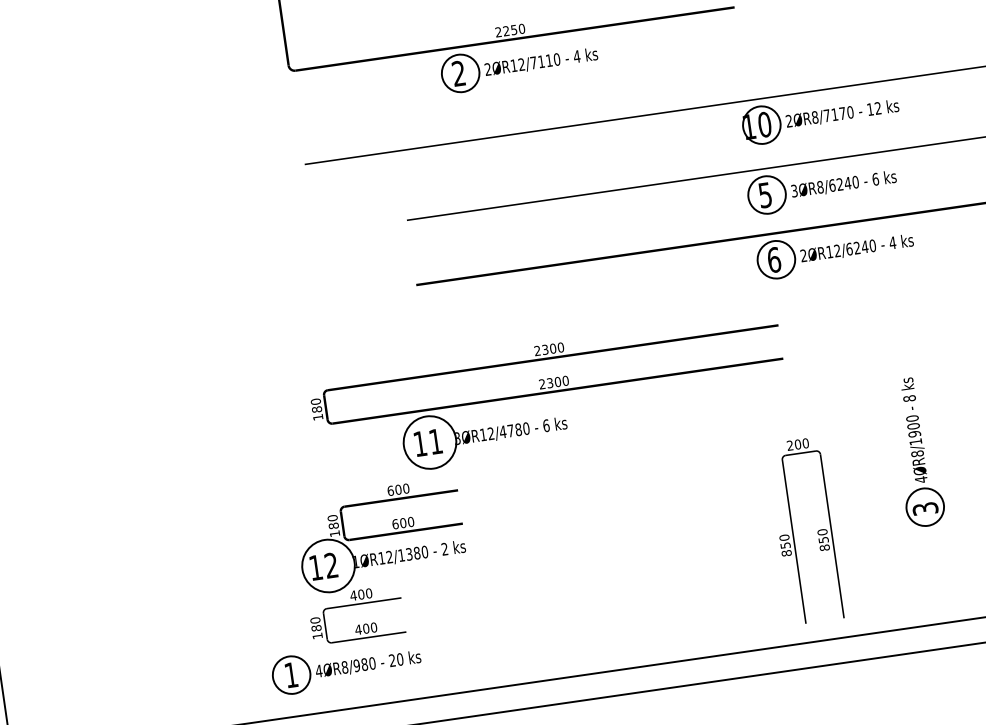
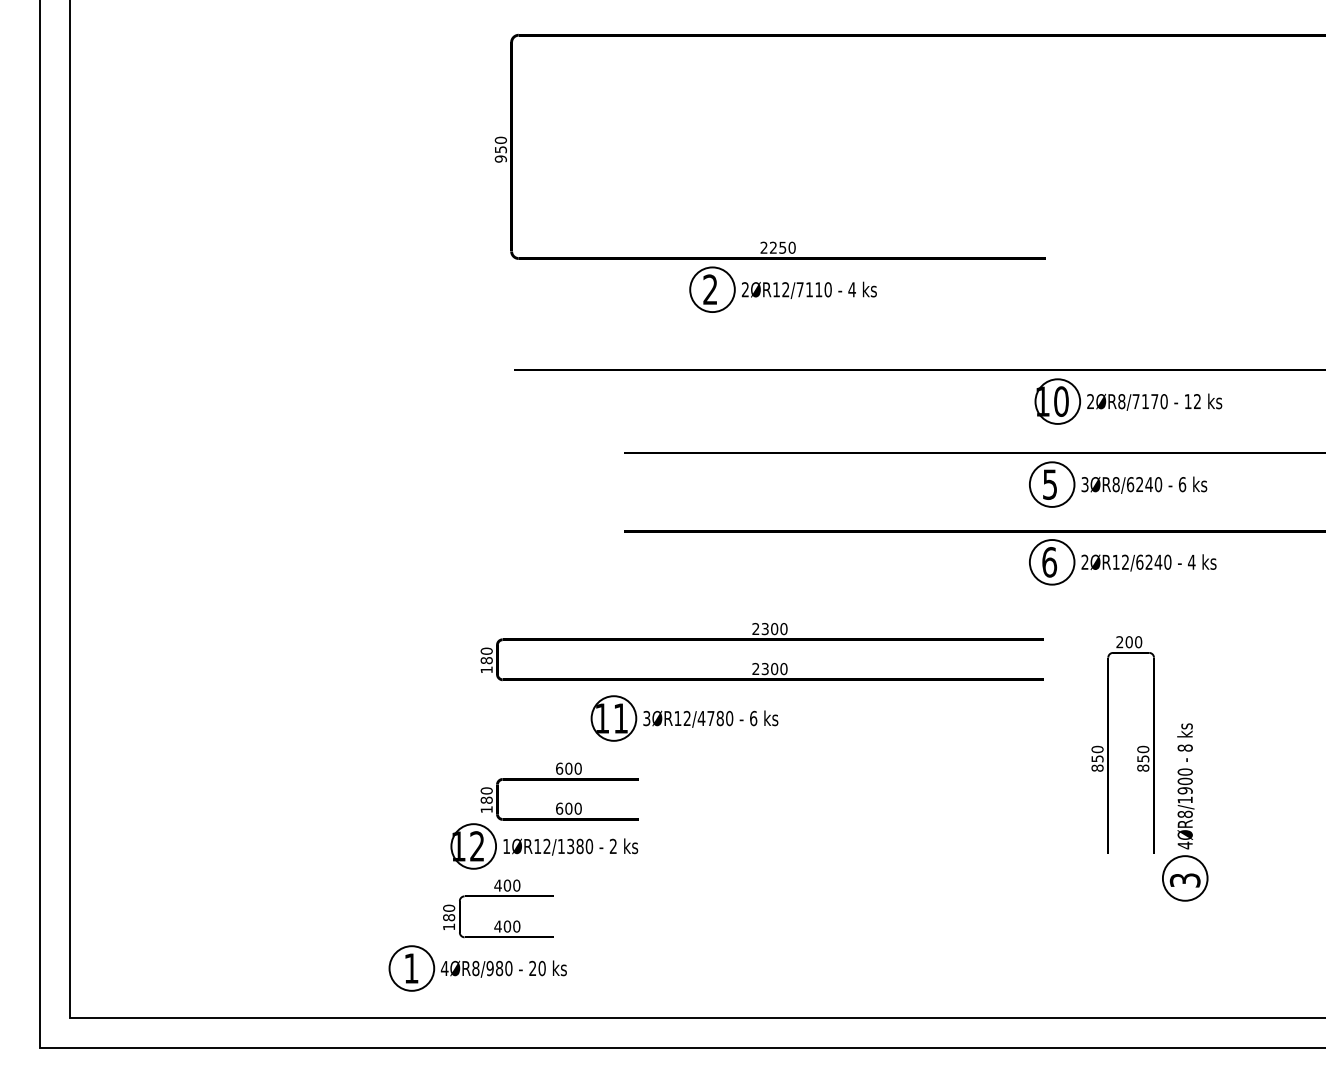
circle: (429, 442) -> (613, 718), size x0.71
text: (804, 530) -> (1122, 744), moved
circle: (328, 566) -> (473, 846), size x0.71

